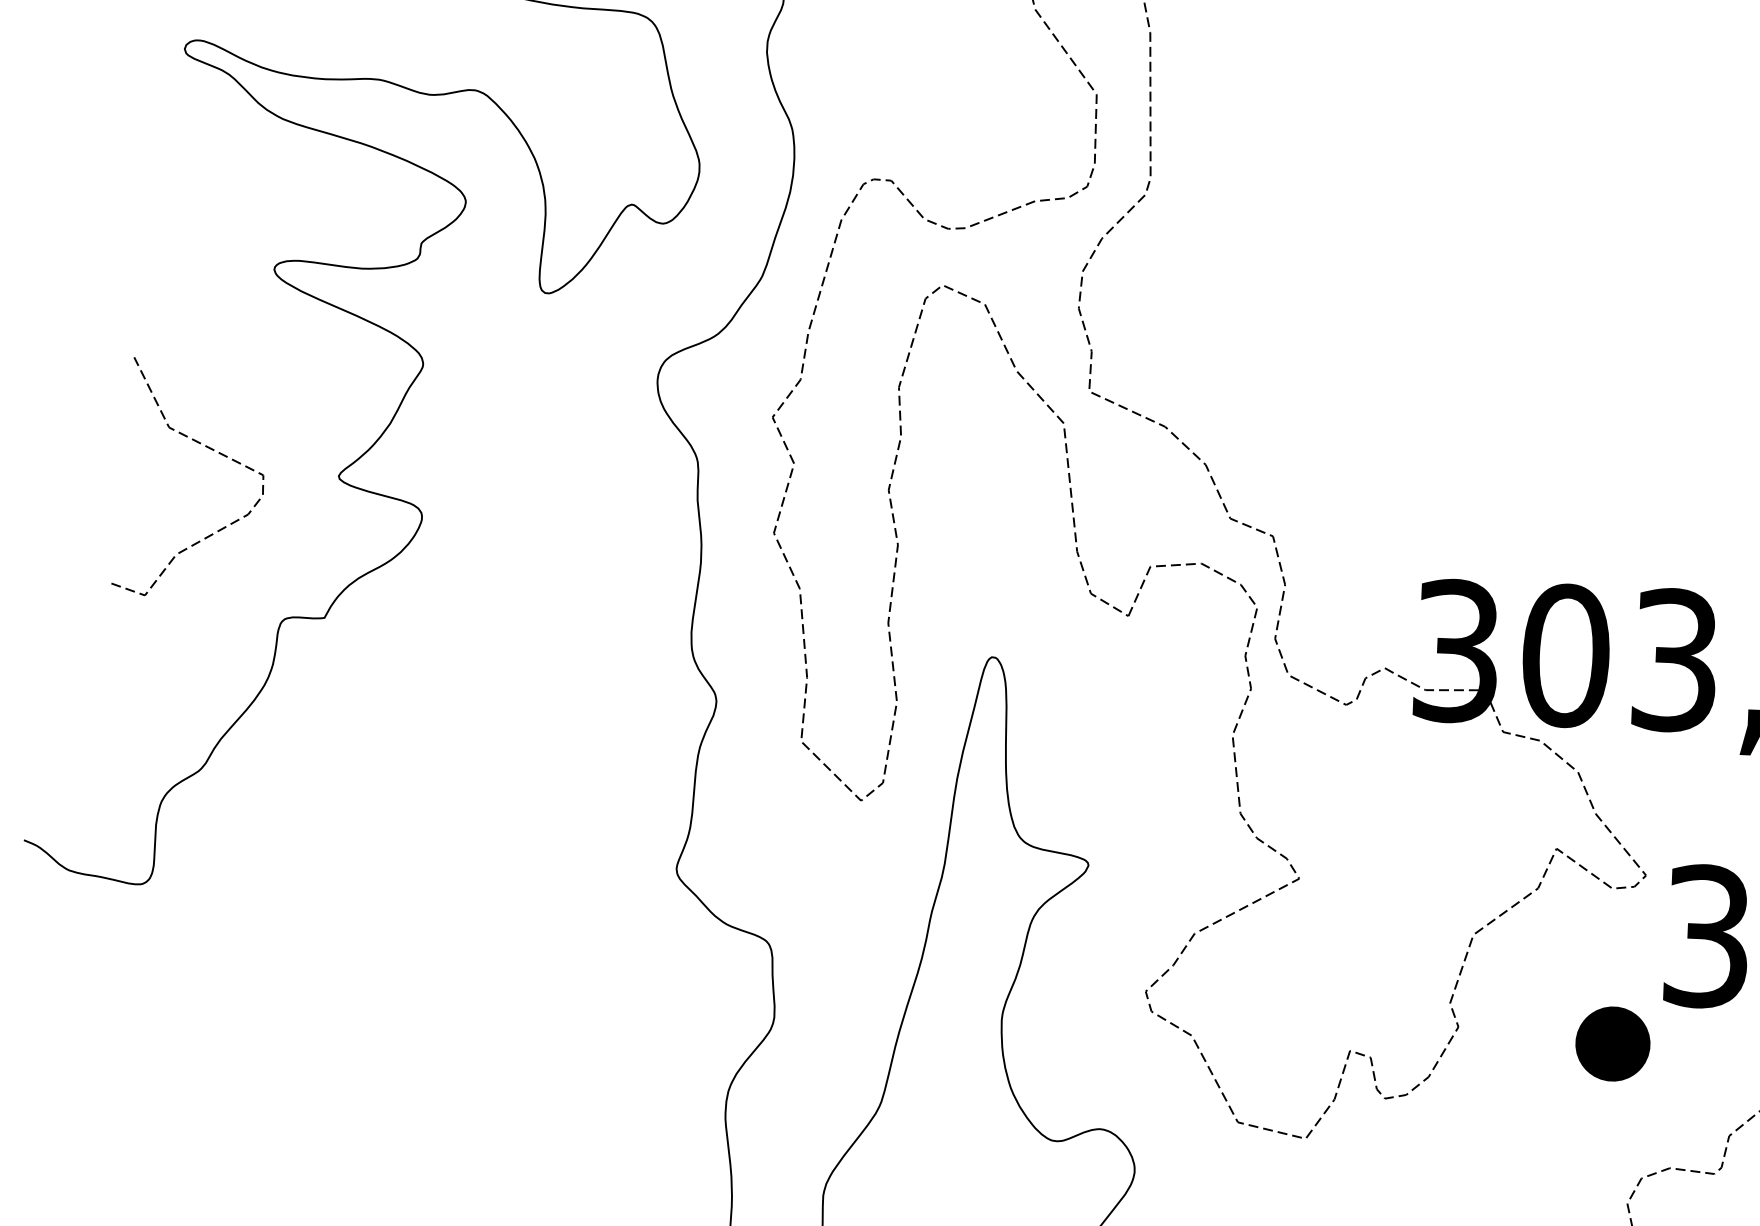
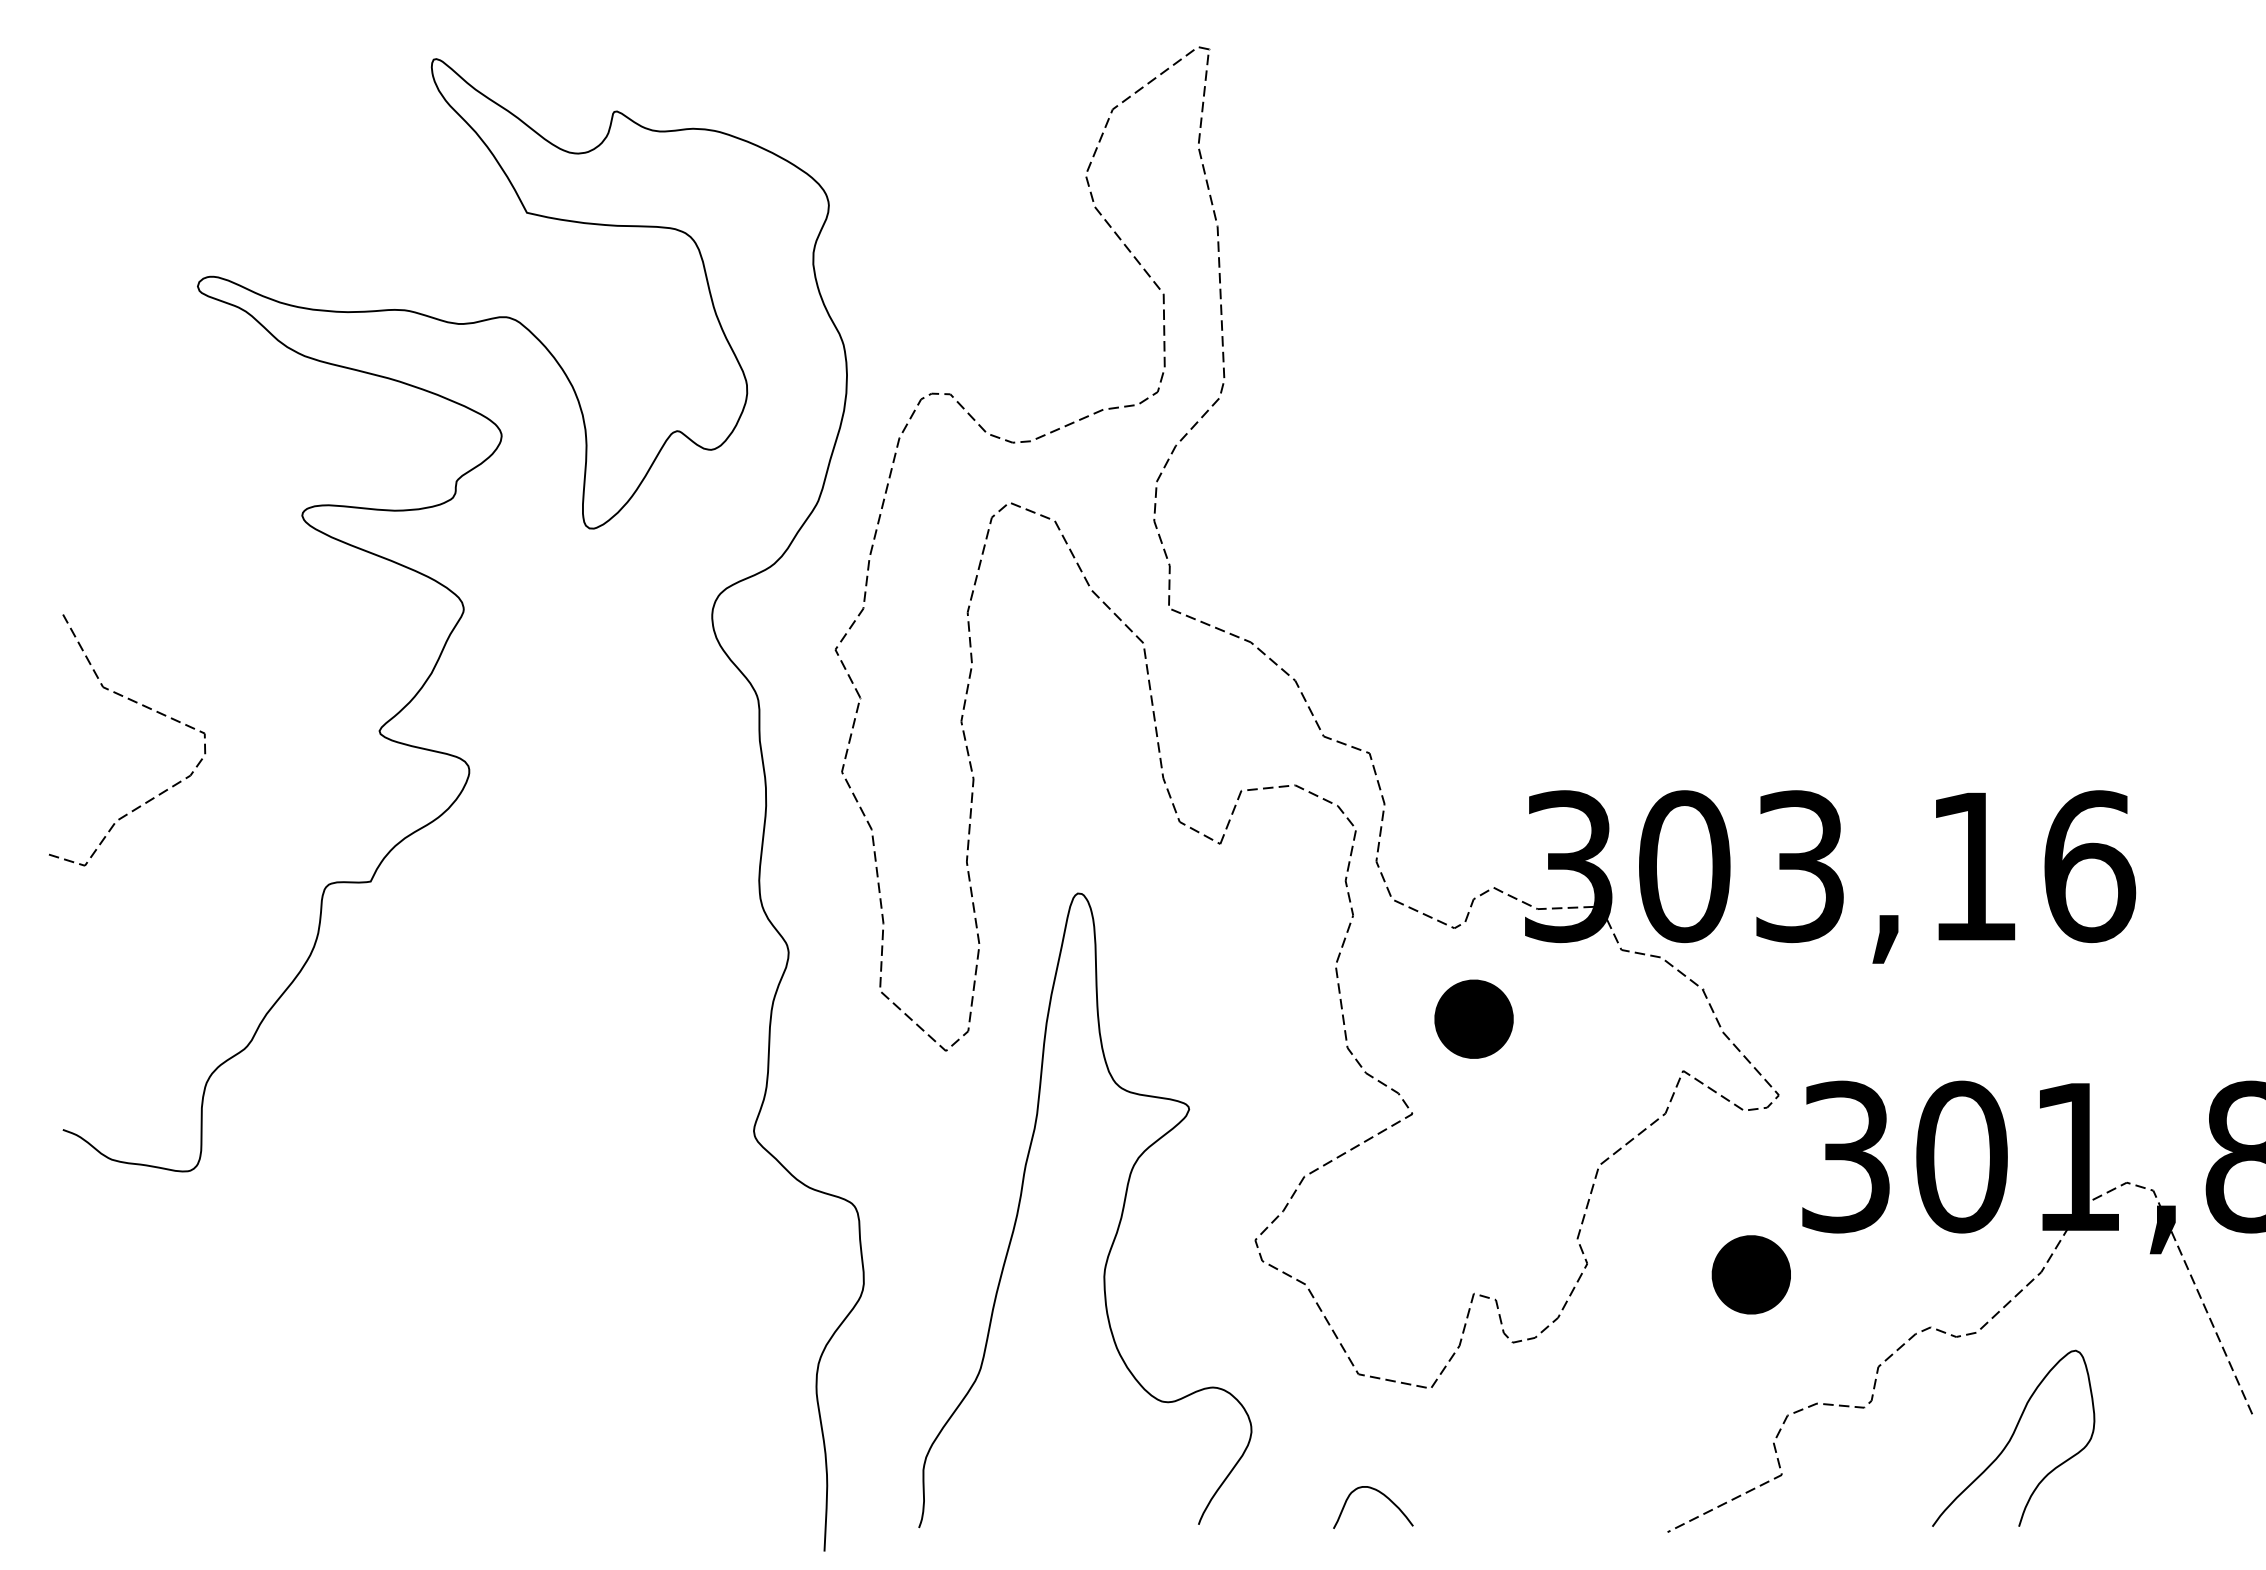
curve: (207, 448) -> (144, 707), moved
part: (1360, 790) -> (1473, 1018), added

